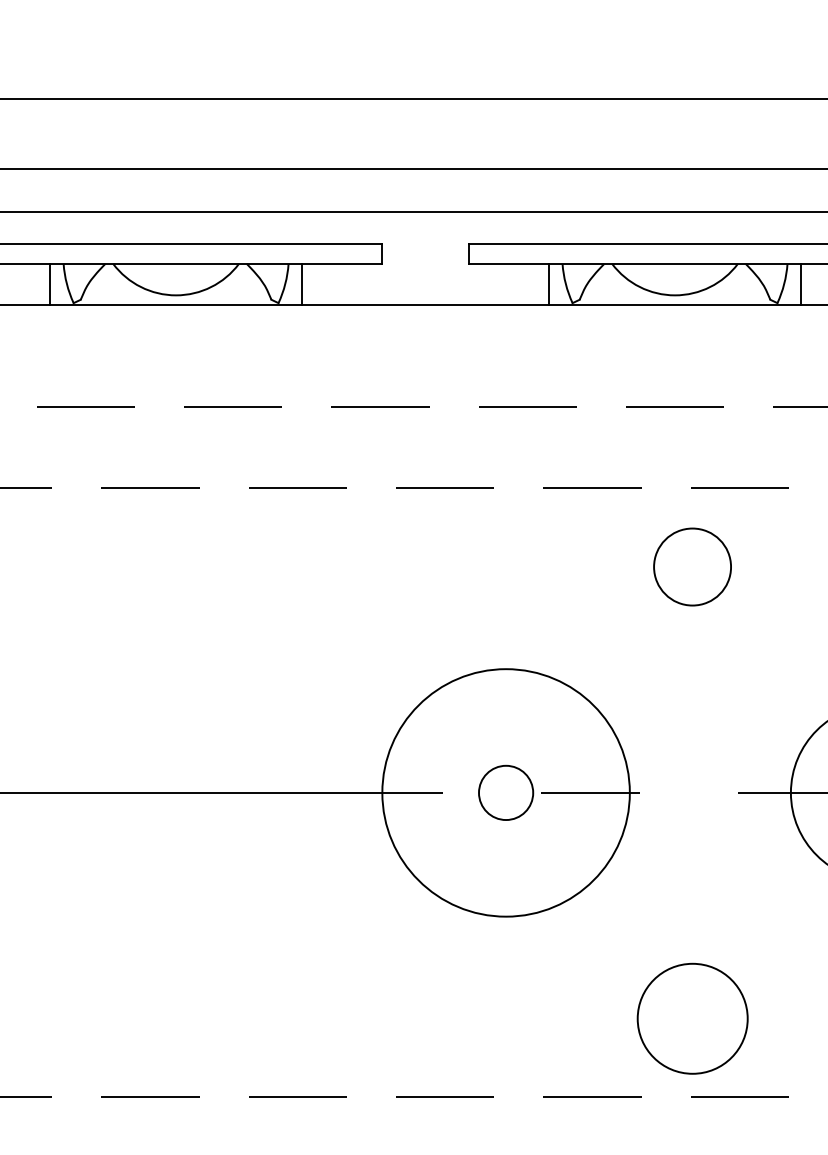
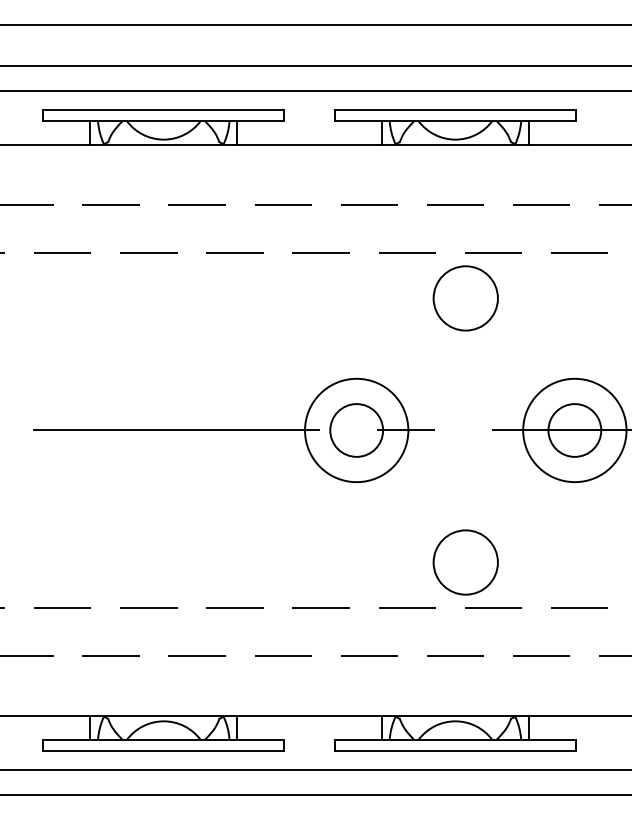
circle: (692, 567) -> (465, 298), size x1.43
circle: (505, 792) -> (356, 430), size x0.71
circle: (505, 792) -> (356, 430), size x1.67

